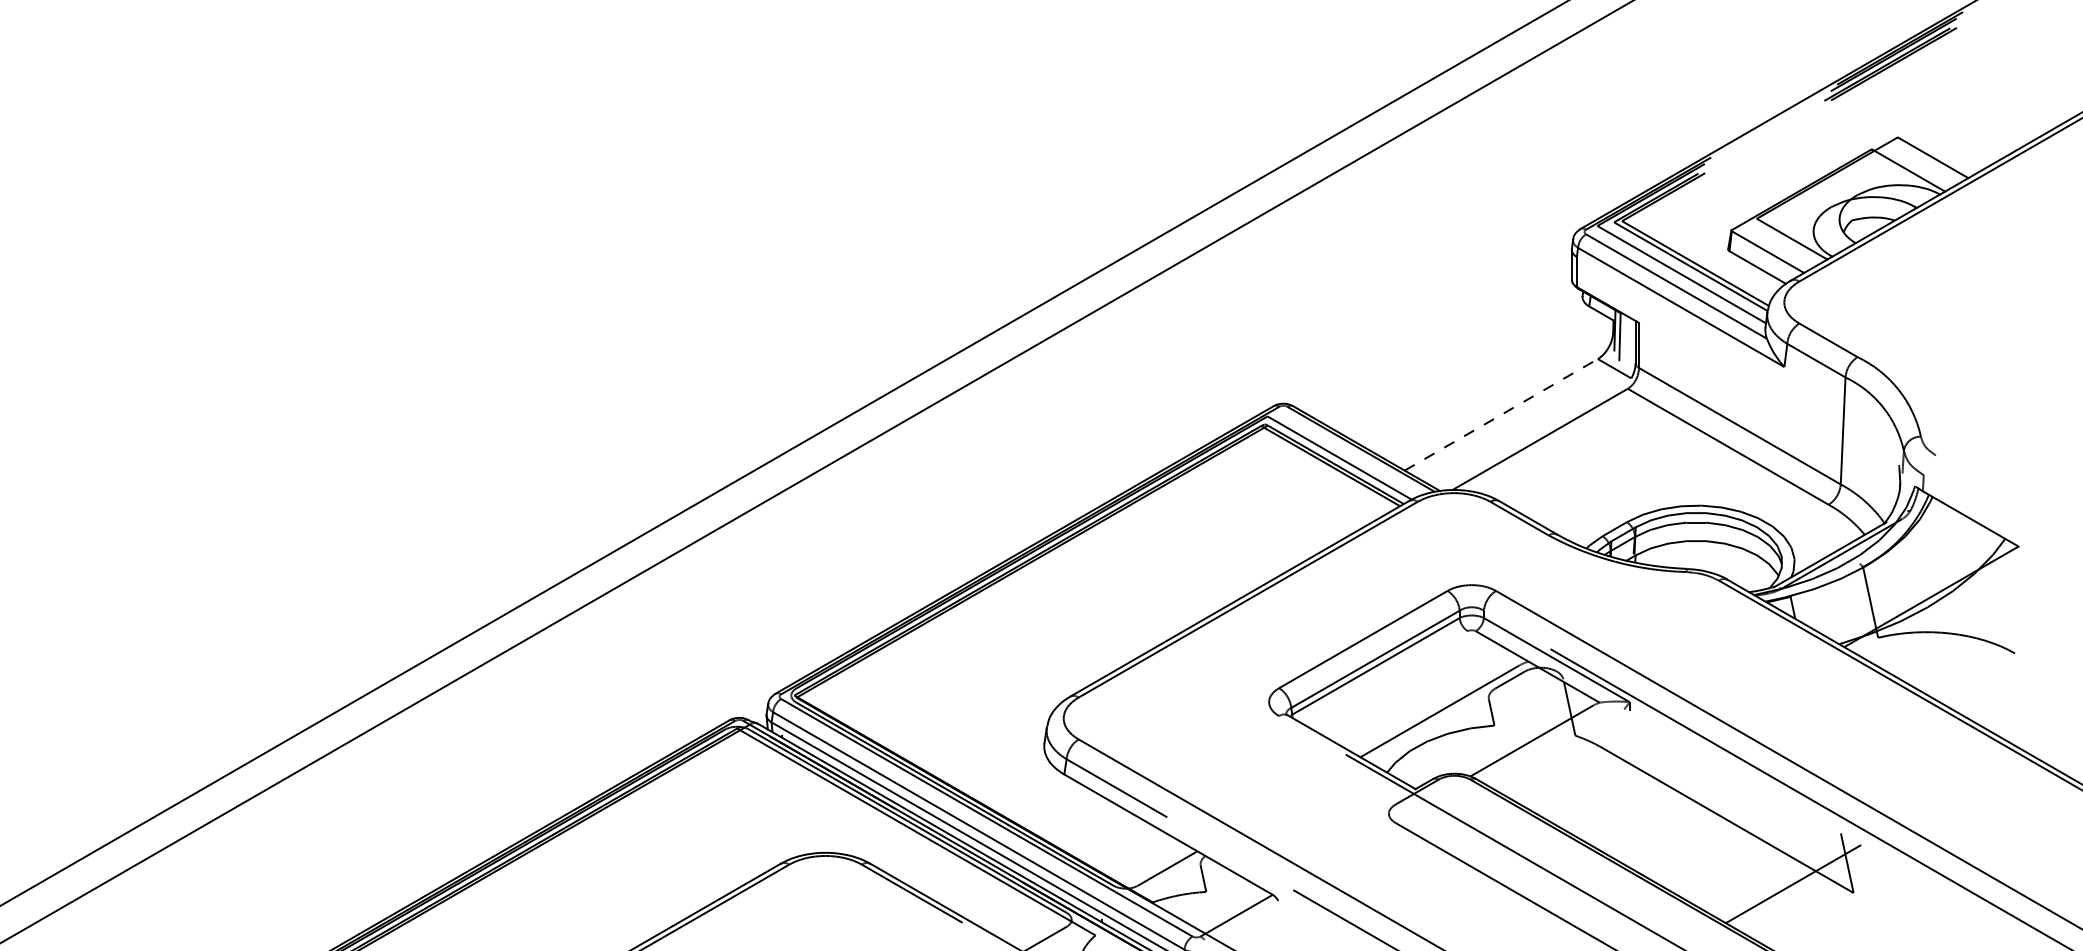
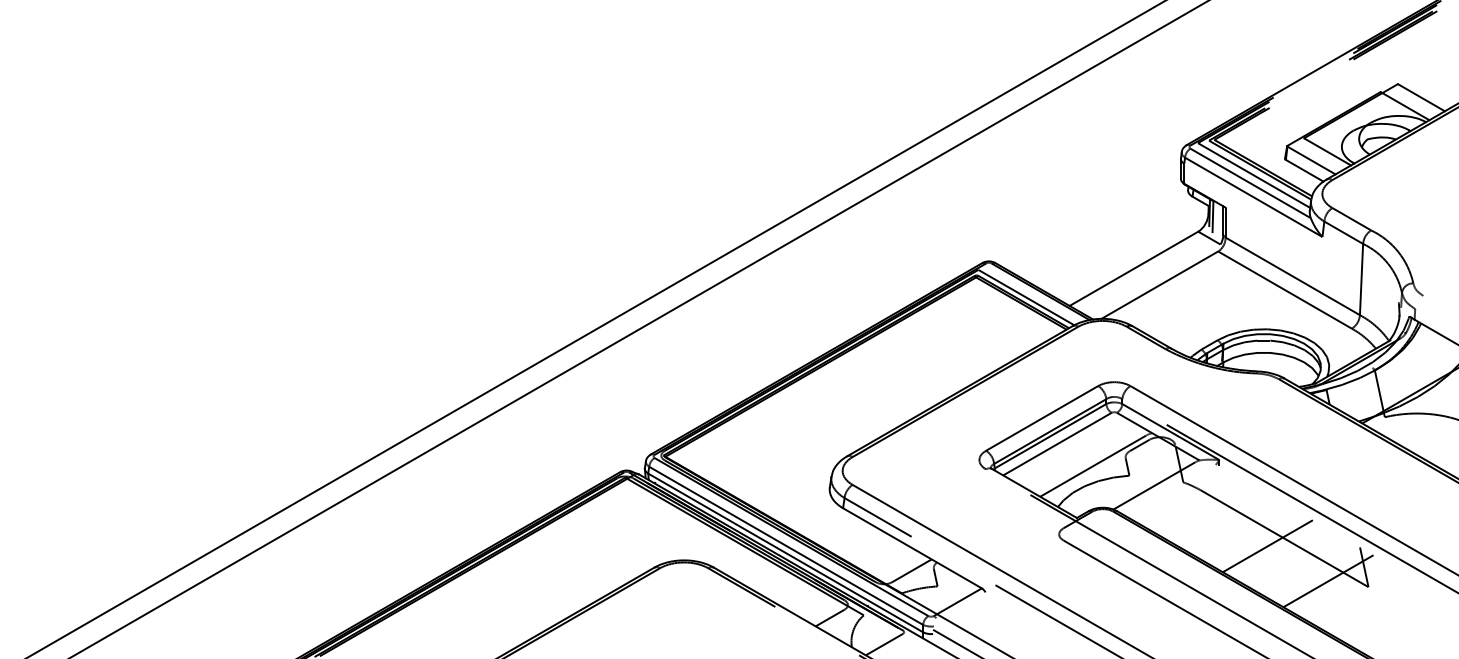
line: (1502, 414) -> (1134, 268), dashed -> solid
line: (1386, 677) -> (1057, 443), added
line: (1701, 831) -> (1267, 546), added

